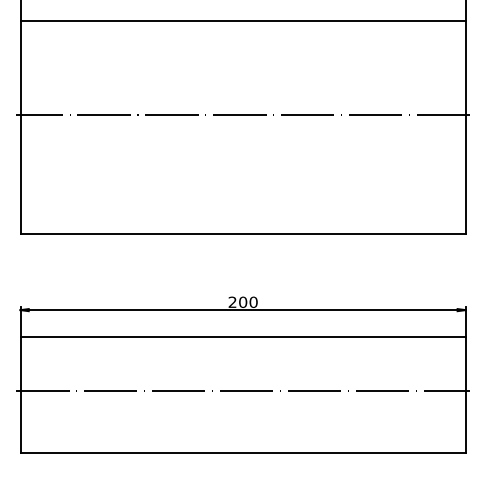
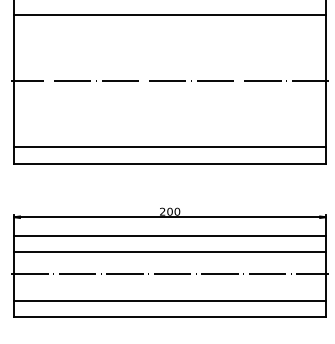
line: (242, 210) -> (169, 147), added
line: (242, 360) -> (169, 252), added
line: (242, 429) -> (169, 300), added

